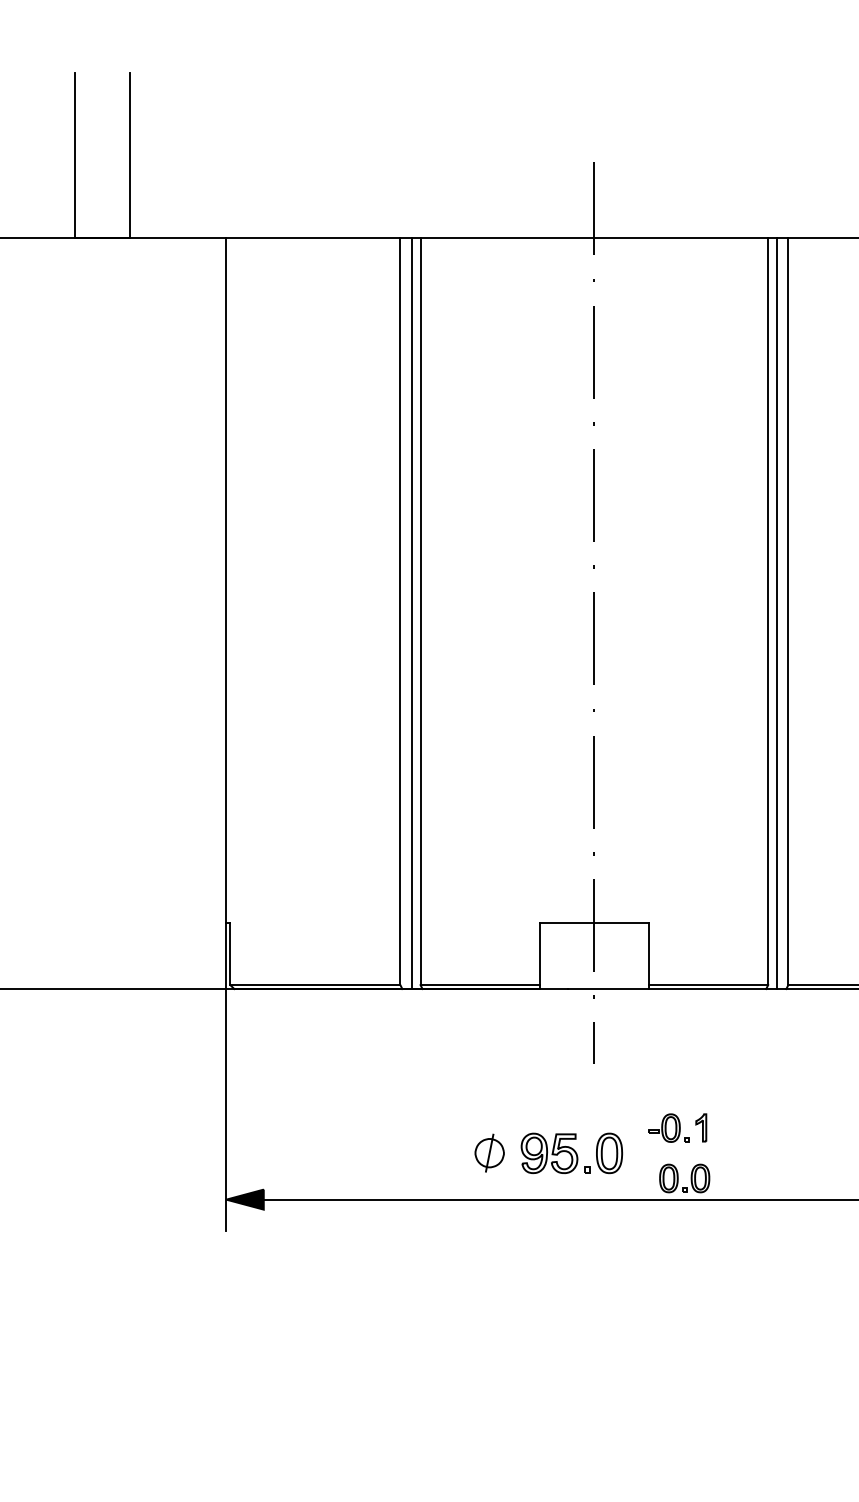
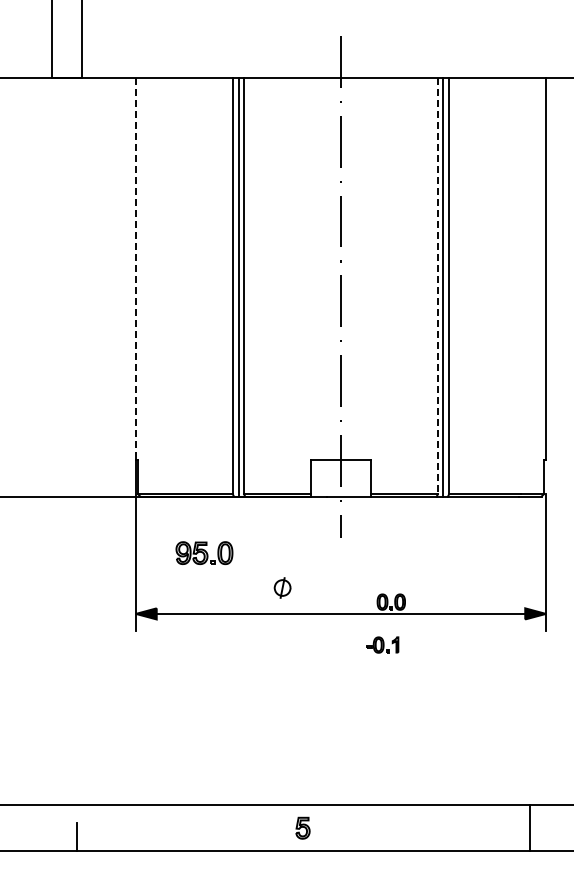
line: (225, 581) -> (135, 269), solid -> dashed
line: (767, 612) -> (437, 286), solid -> dashed
part: (677, 1127) -> (382, 644), moved
part: (571, 1152) -> (204, 552), moved

